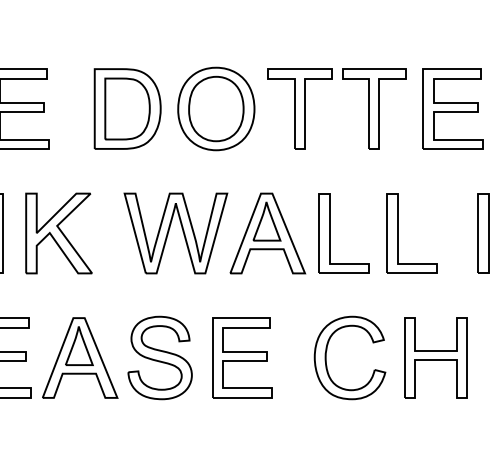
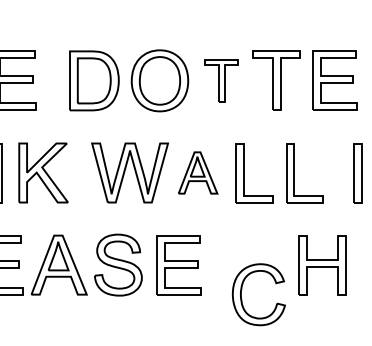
part: (299, 108) -> (221, 80), size x0.7
part: (267, 233) -> (197, 173), size x0.7
part: (326, 357) -> (241, 294), moved

